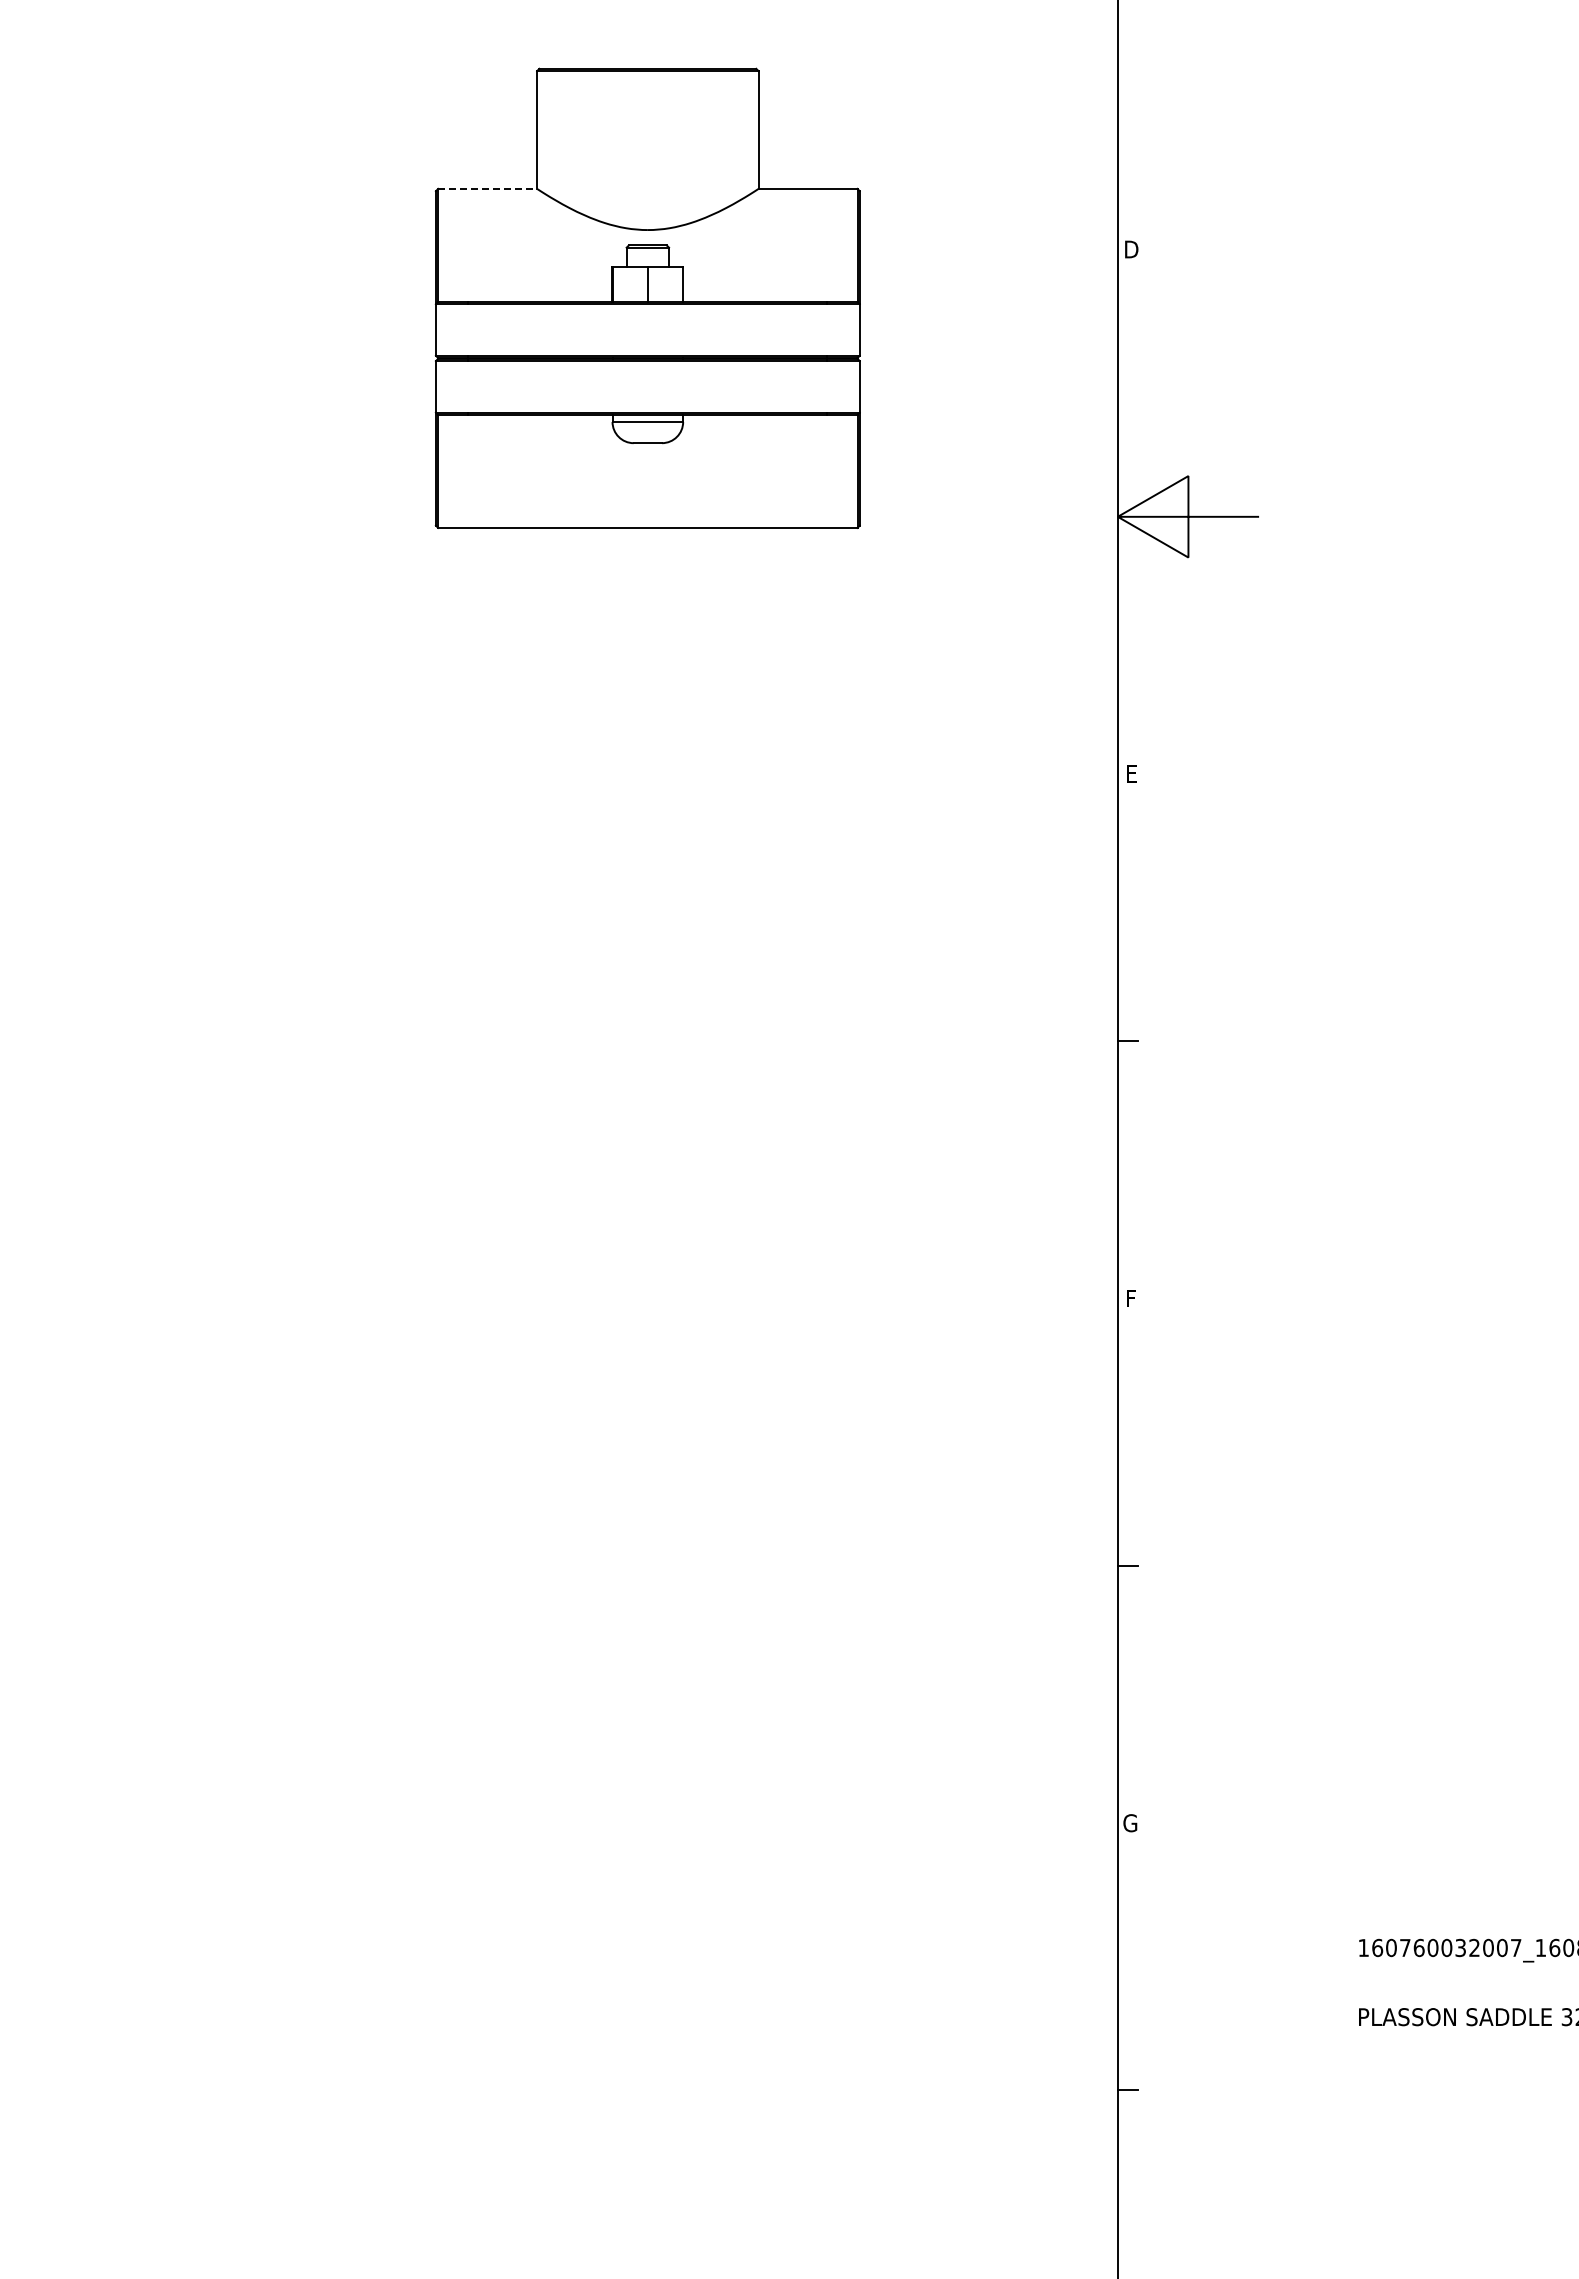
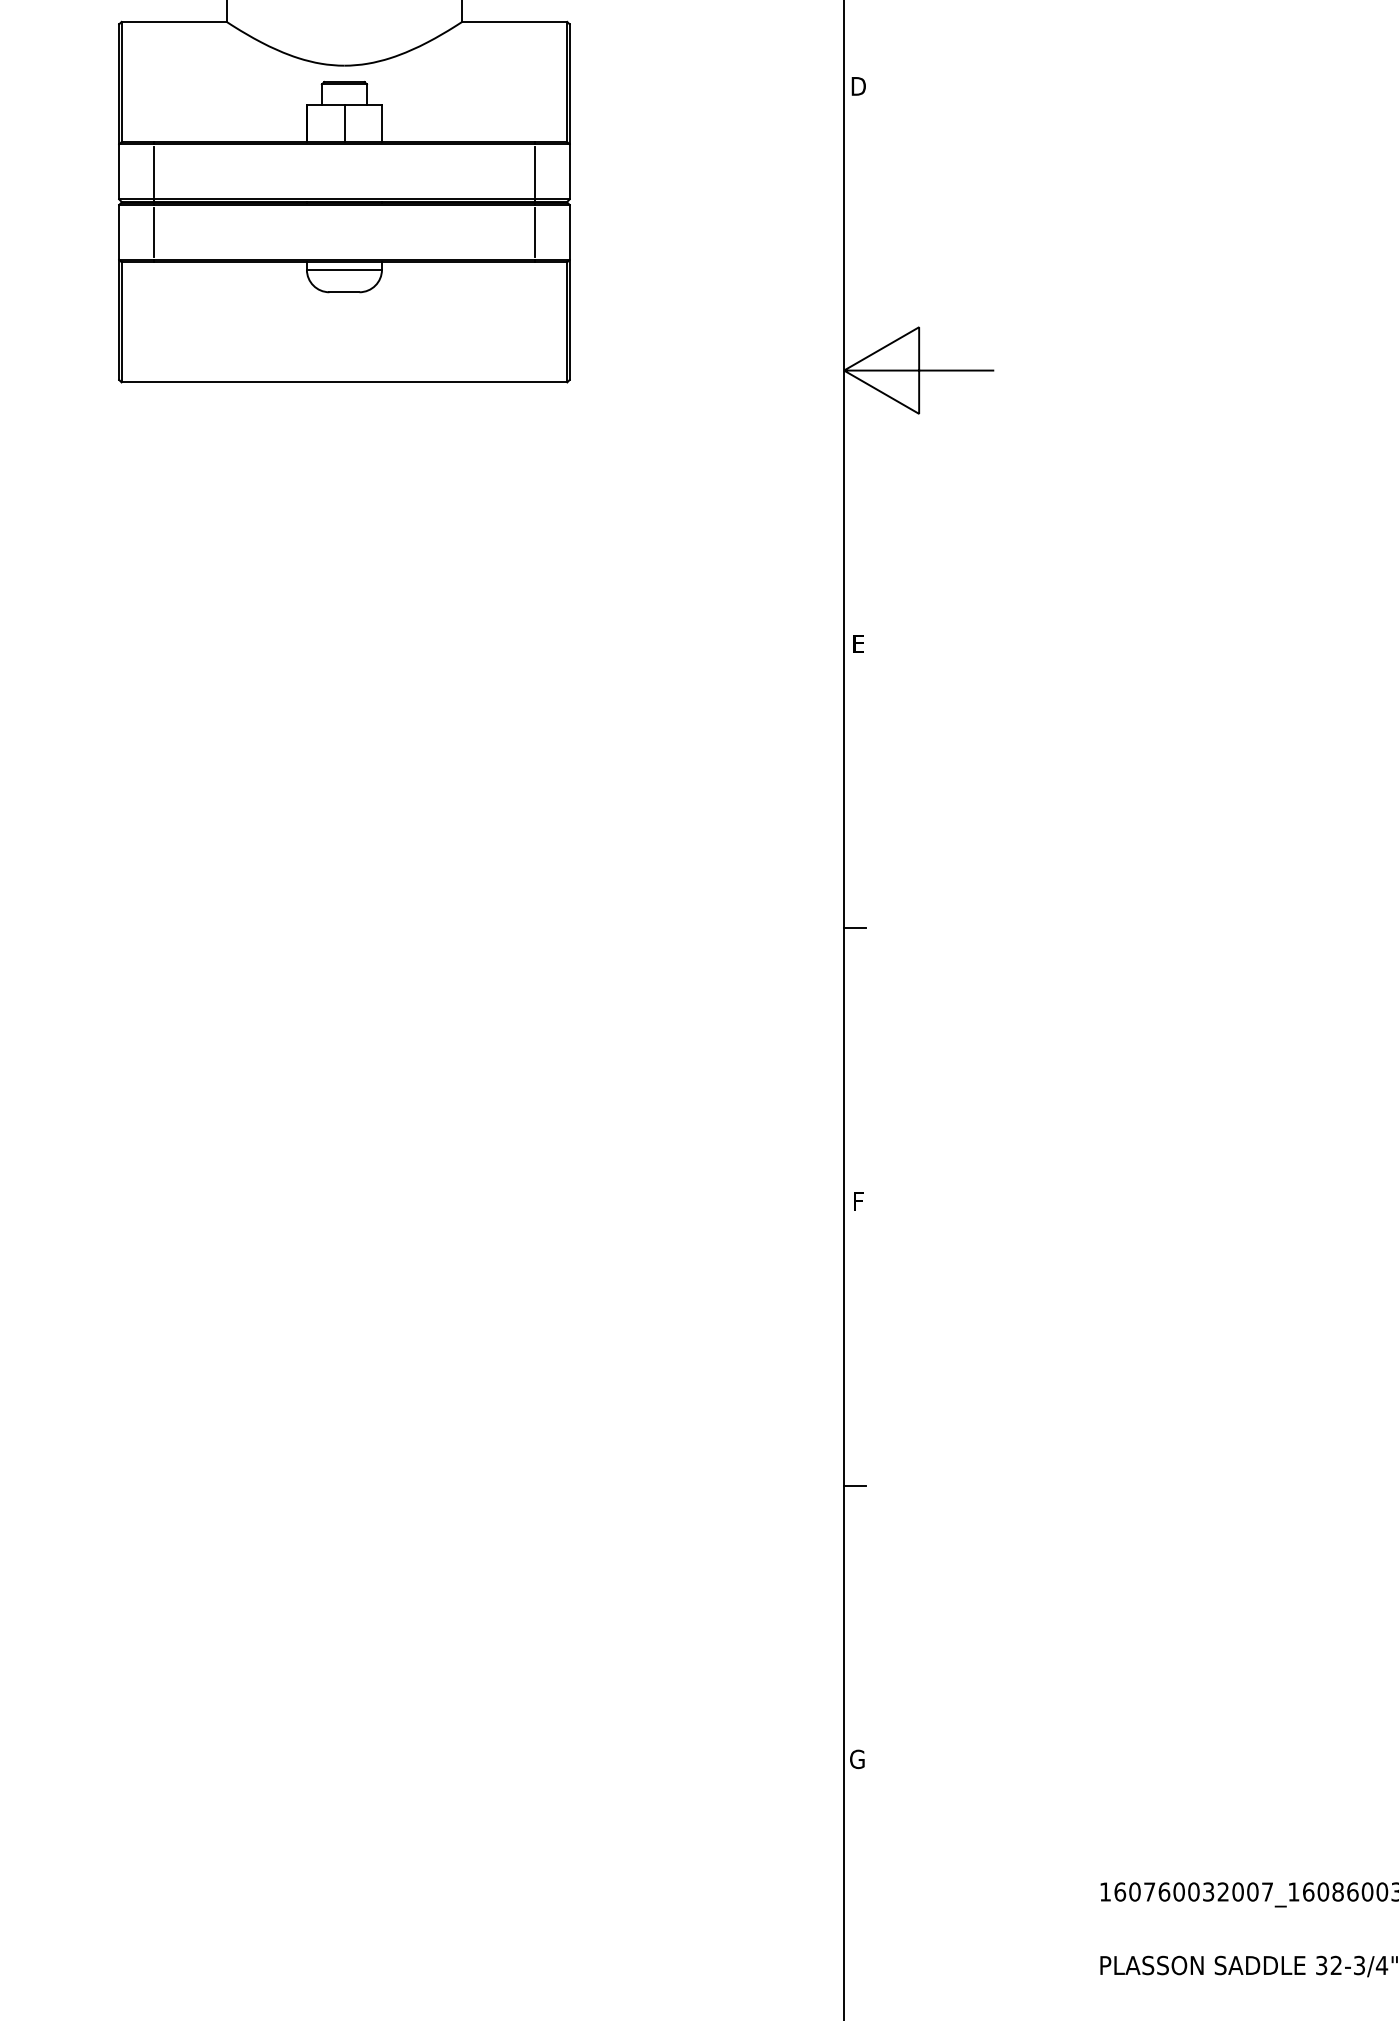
line: (488, 188) -> (175, 21), dashed -> solid
line: (468, 329) -> (153, 171), added
line: (827, 329) -> (535, 171), added
line: (468, 386) -> (153, 232), added
line: (827, 386) -> (535, 232), added

